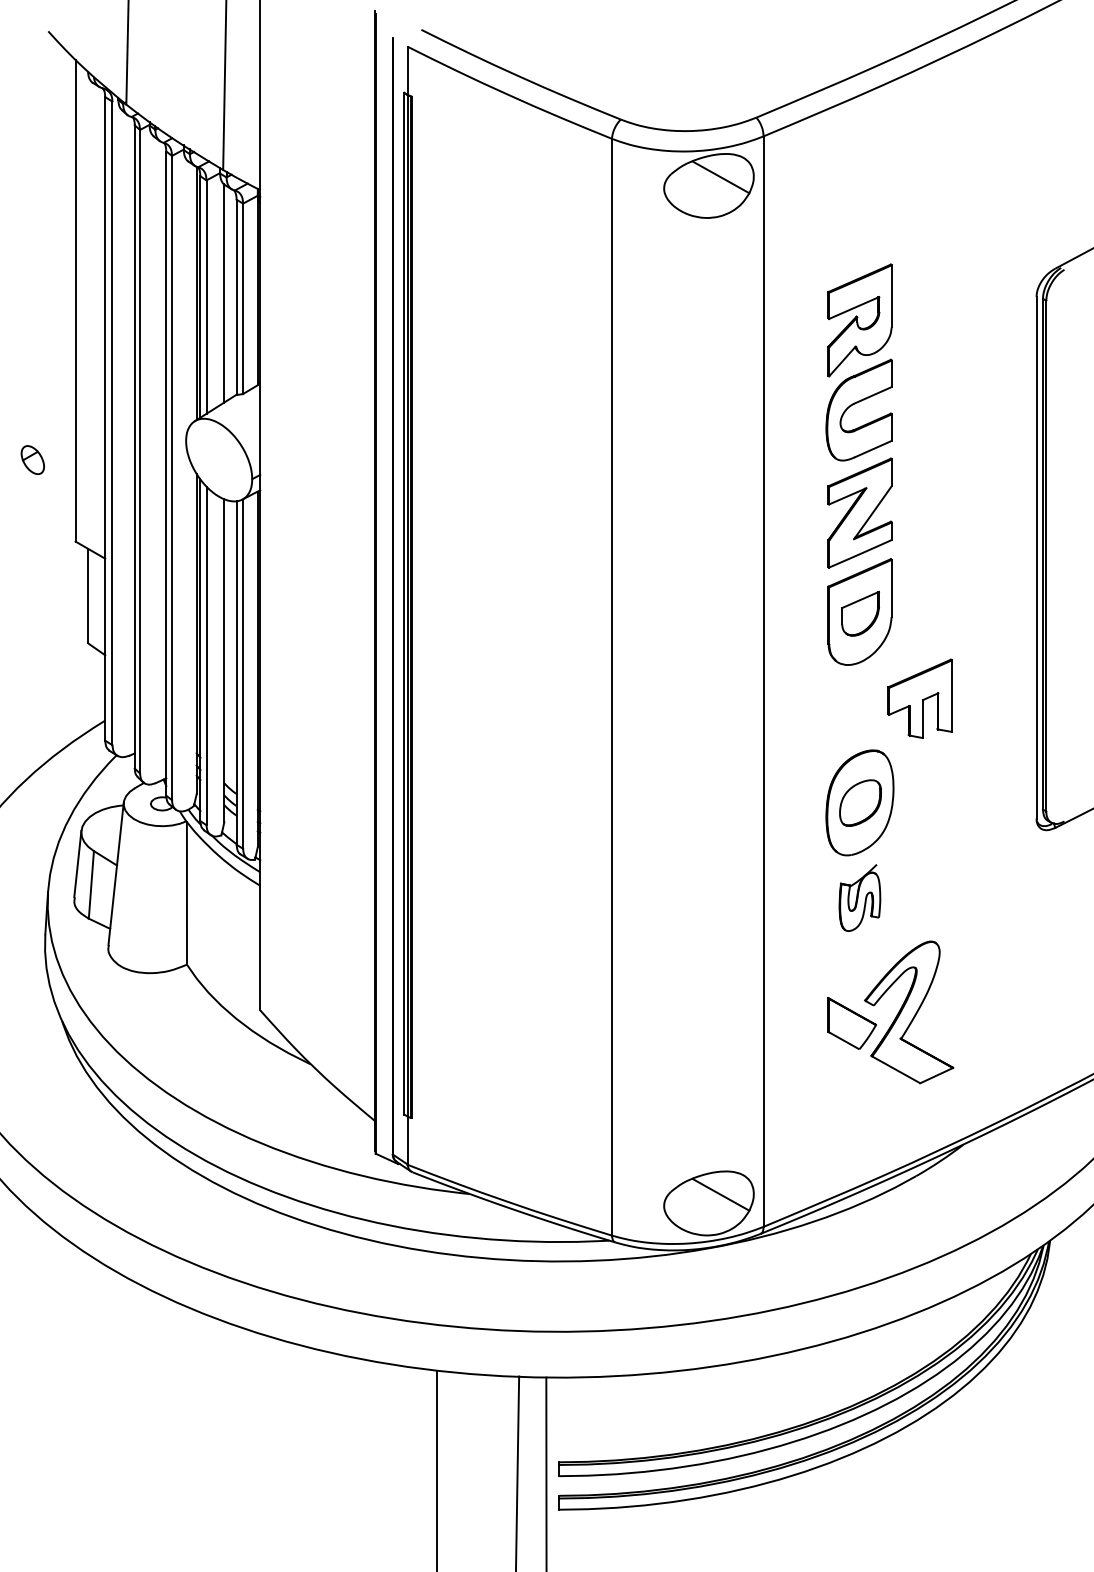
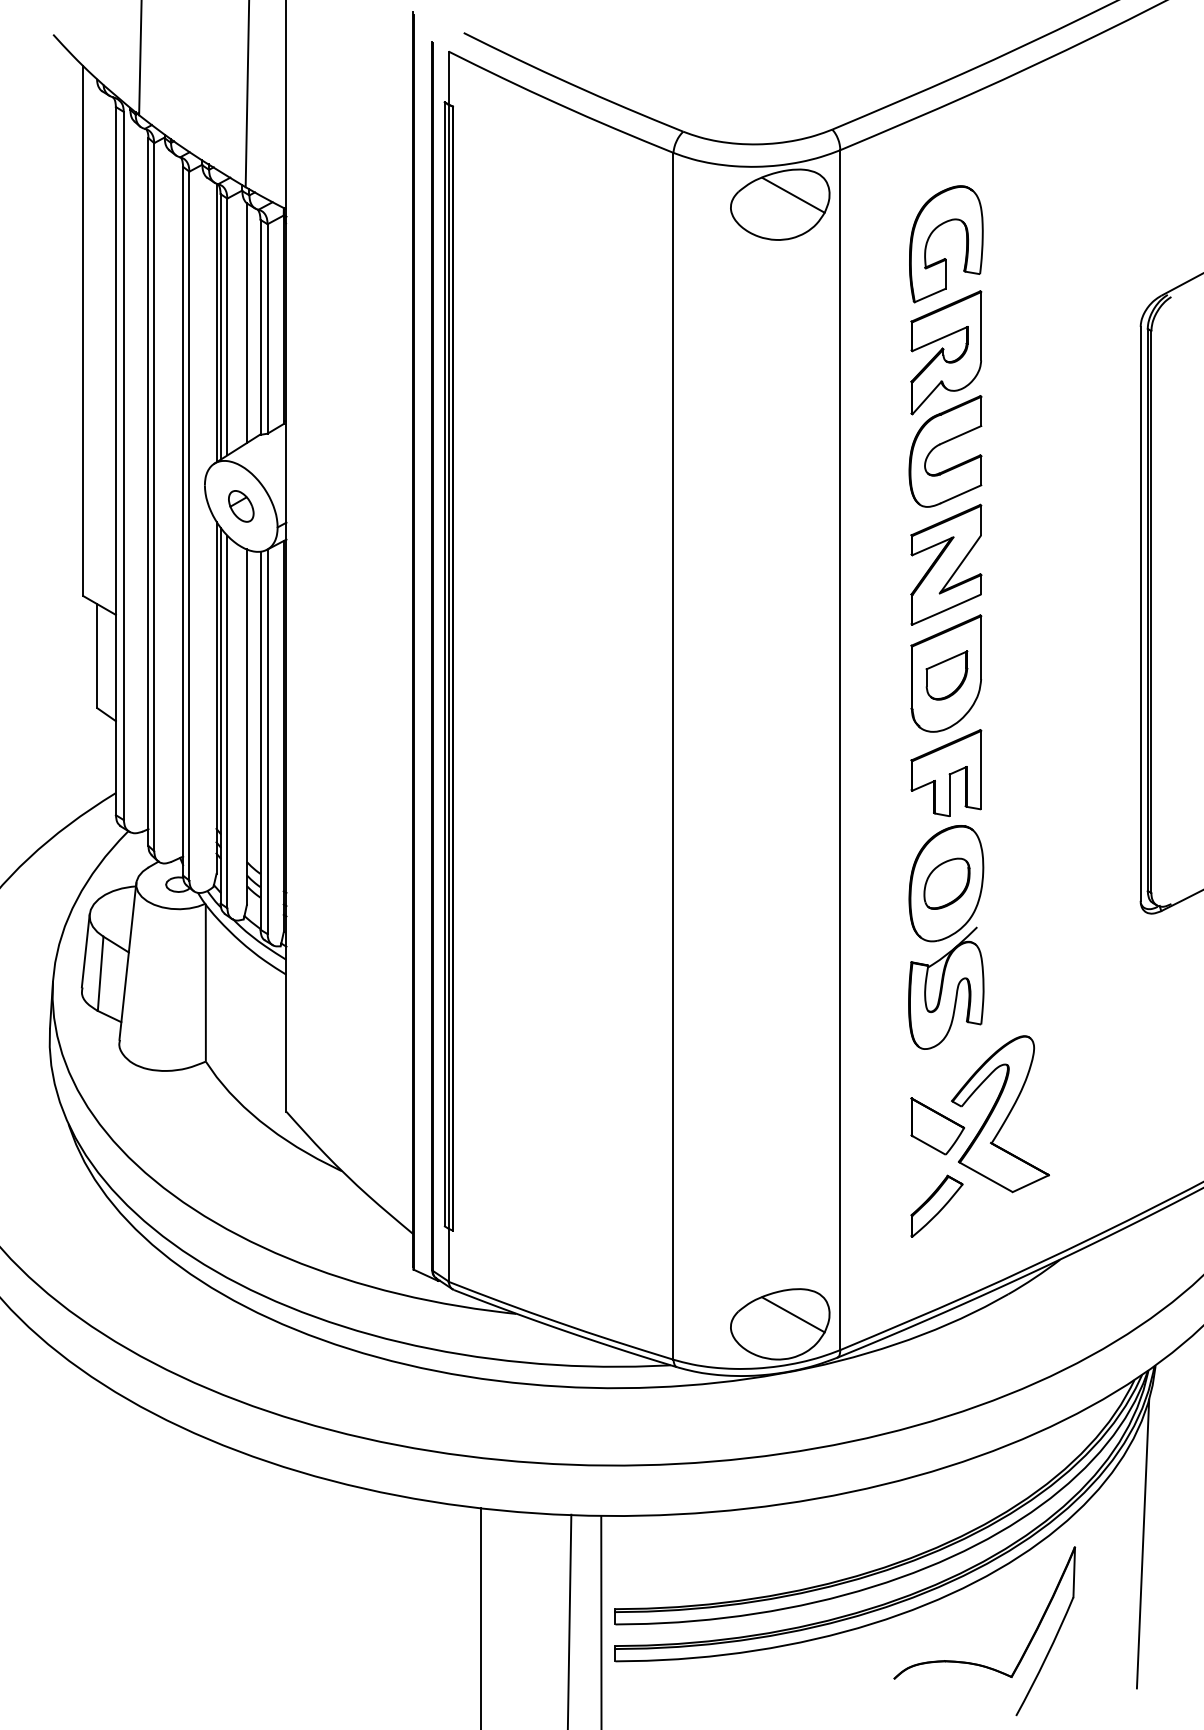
part: (860, 234) -> (946, 258), added
part: (33, 460) -> (241, 506), moved
part: (920, 699) -> (946, 773), moved
part: (860, 897) -> (946, 987), size x1.67
part: (850, 1095) -> (936, 1205), added
line: (1038, 1402) -> (1142, 1543), added
part: (888, 1511) -> (977, 1663), added

